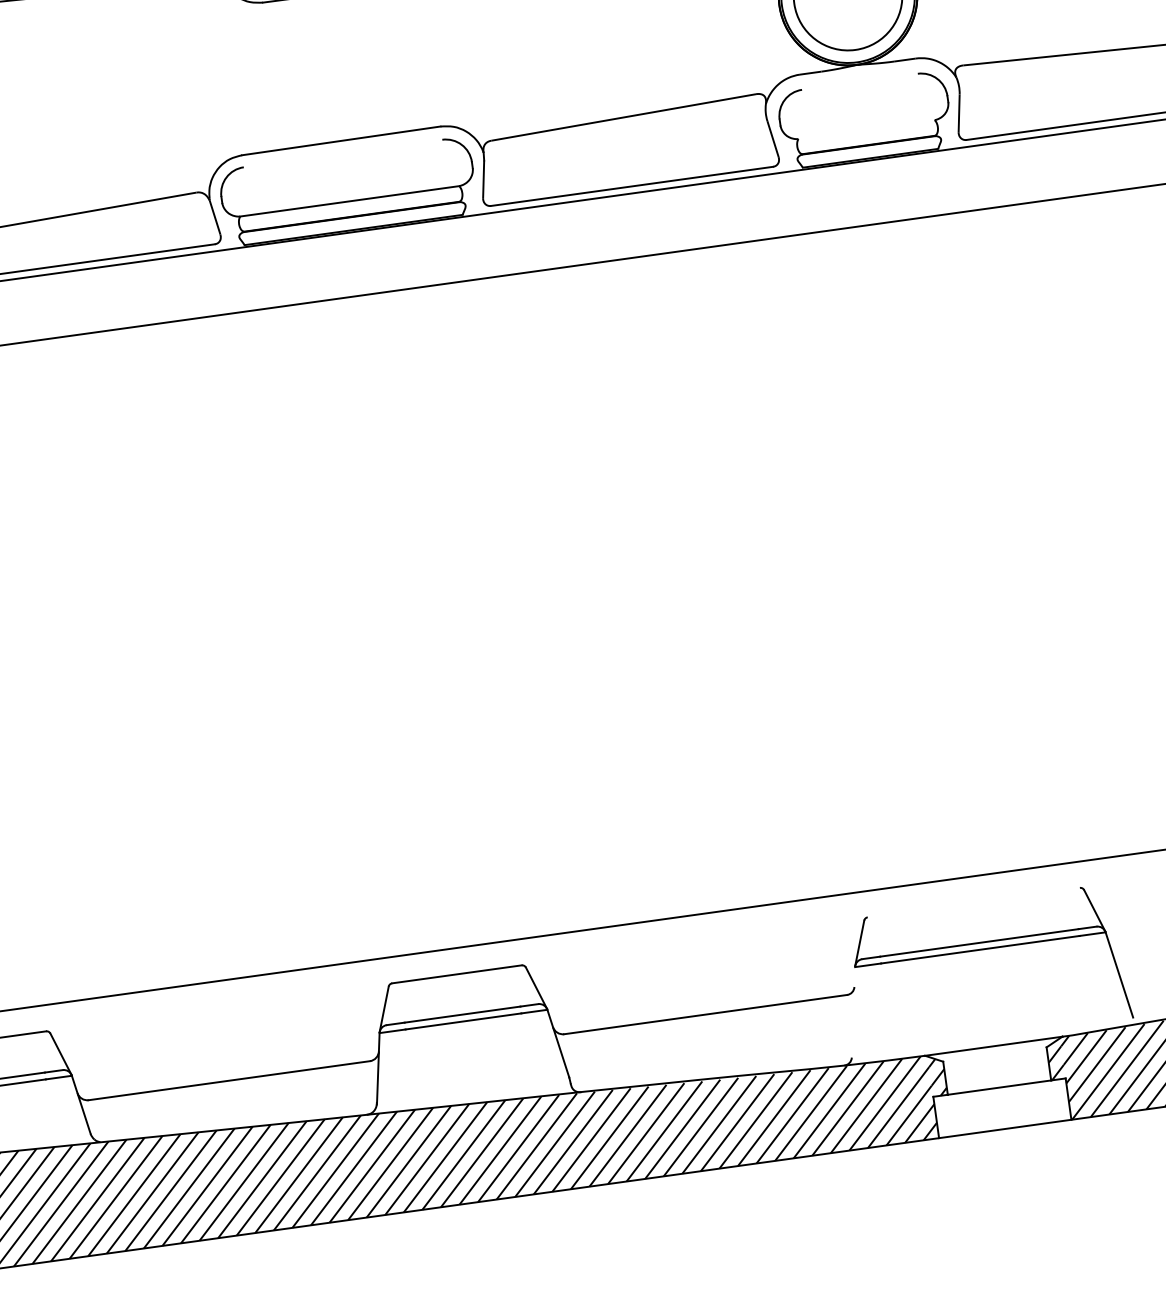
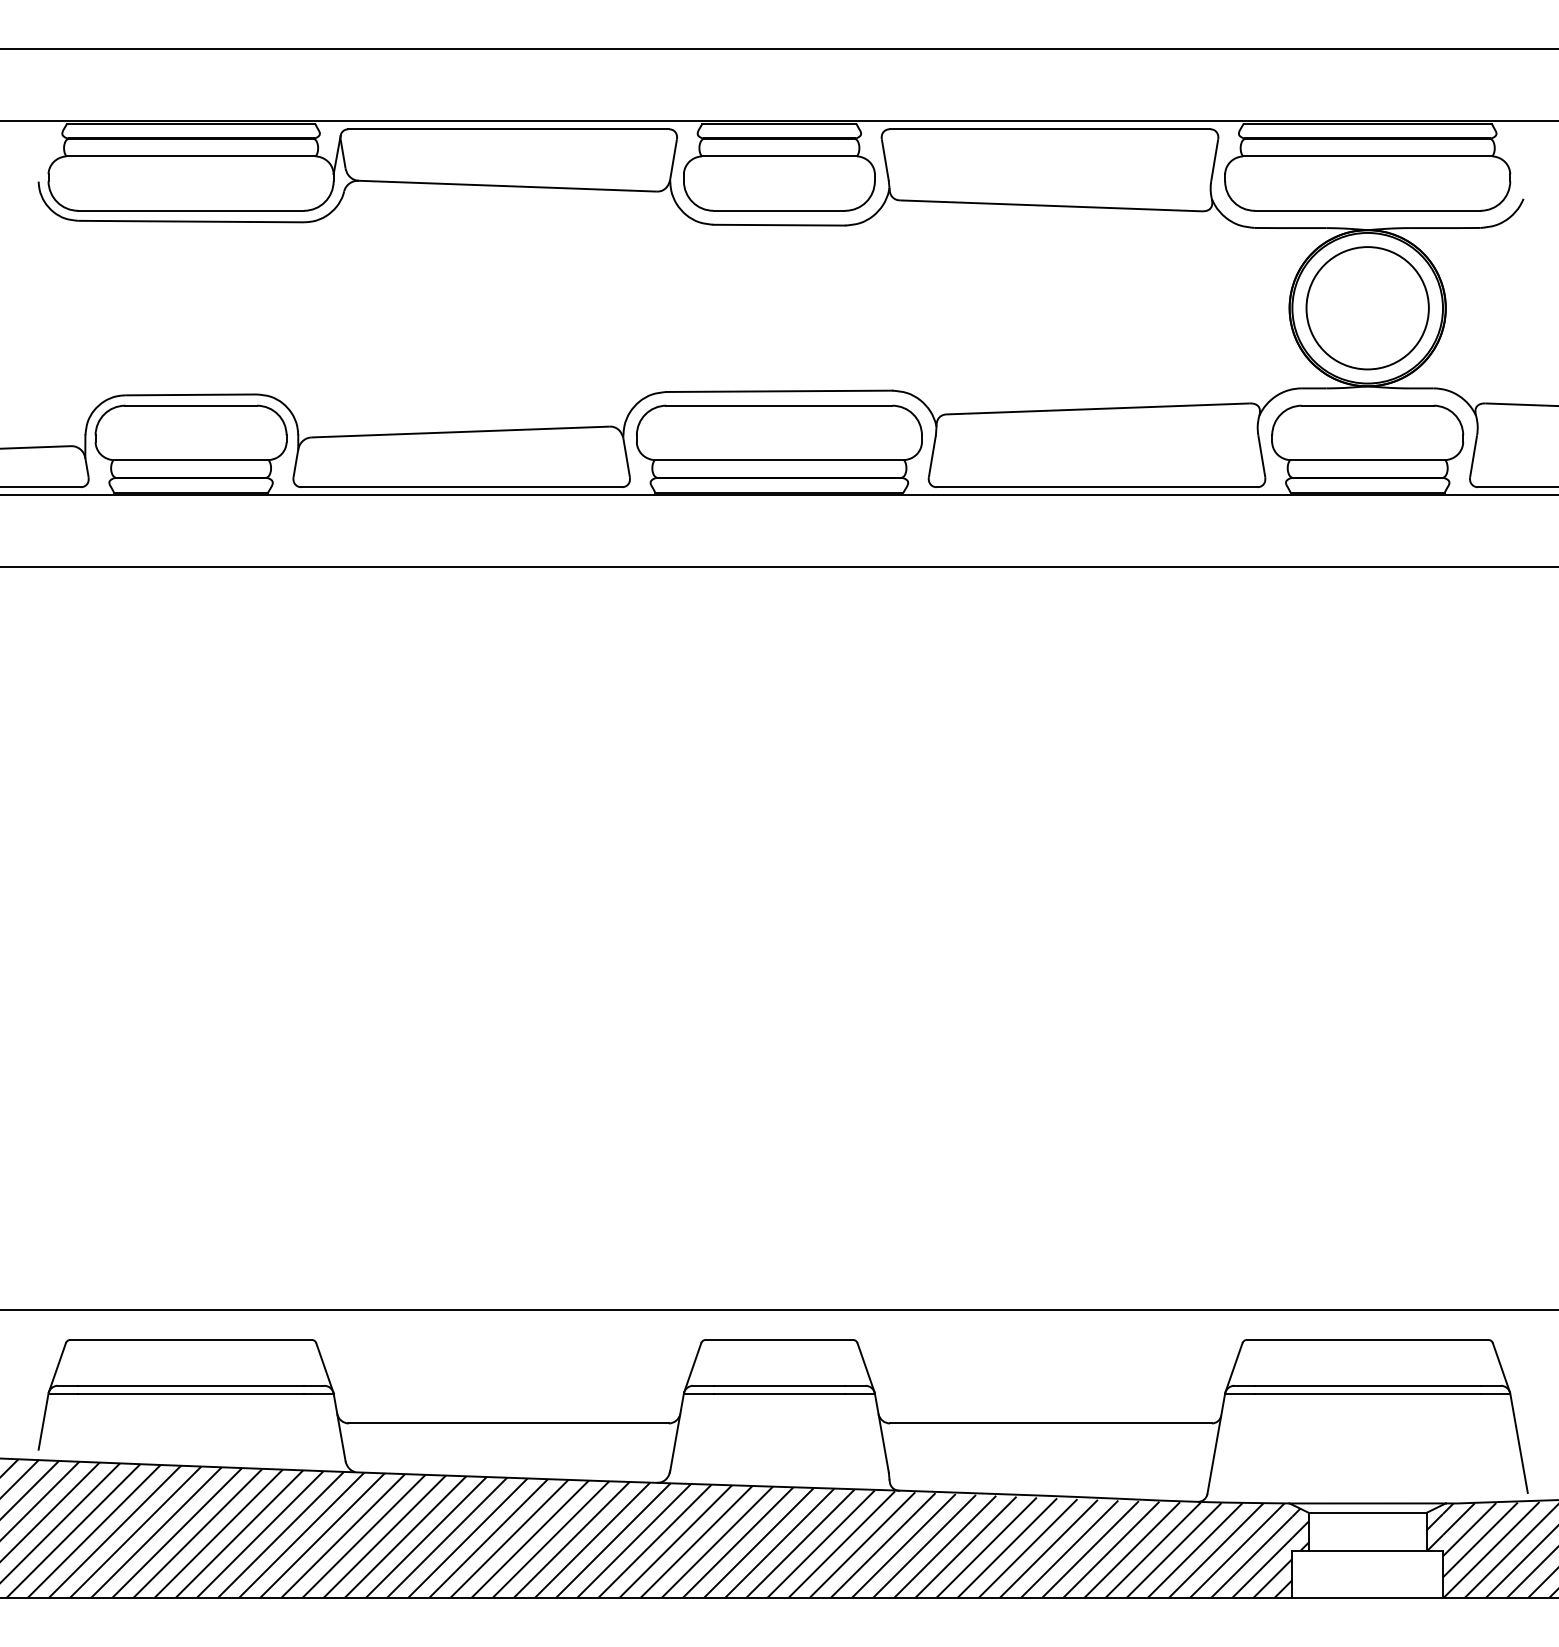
line: (859, 81) -> (1367, 405), added
line: (866, 129) -> (1367, 460), added
line: (343, 153) -> (779, 405), added
line: (973, 902) -> (1367, 1339), added
line: (853, 1012) -> (1216, 1443), added
line: (994, 1054) -> (1367, 1512), added

